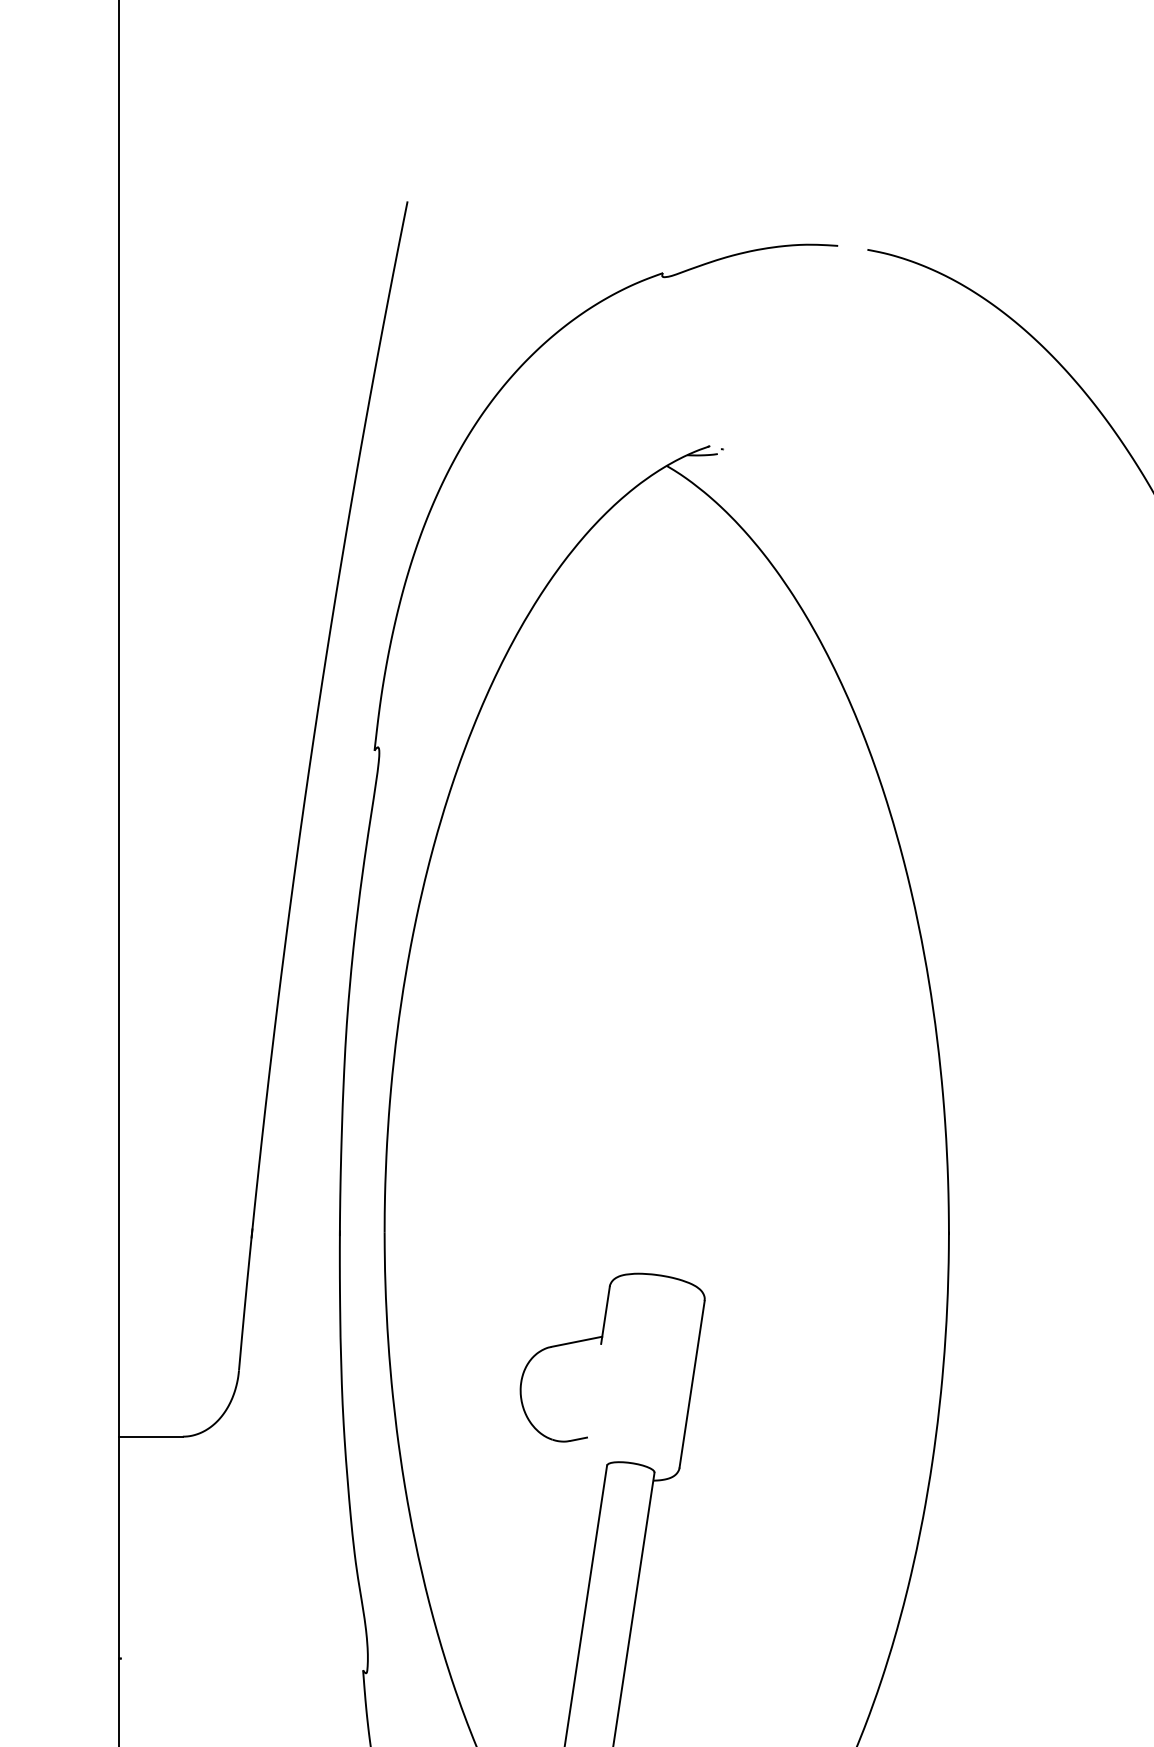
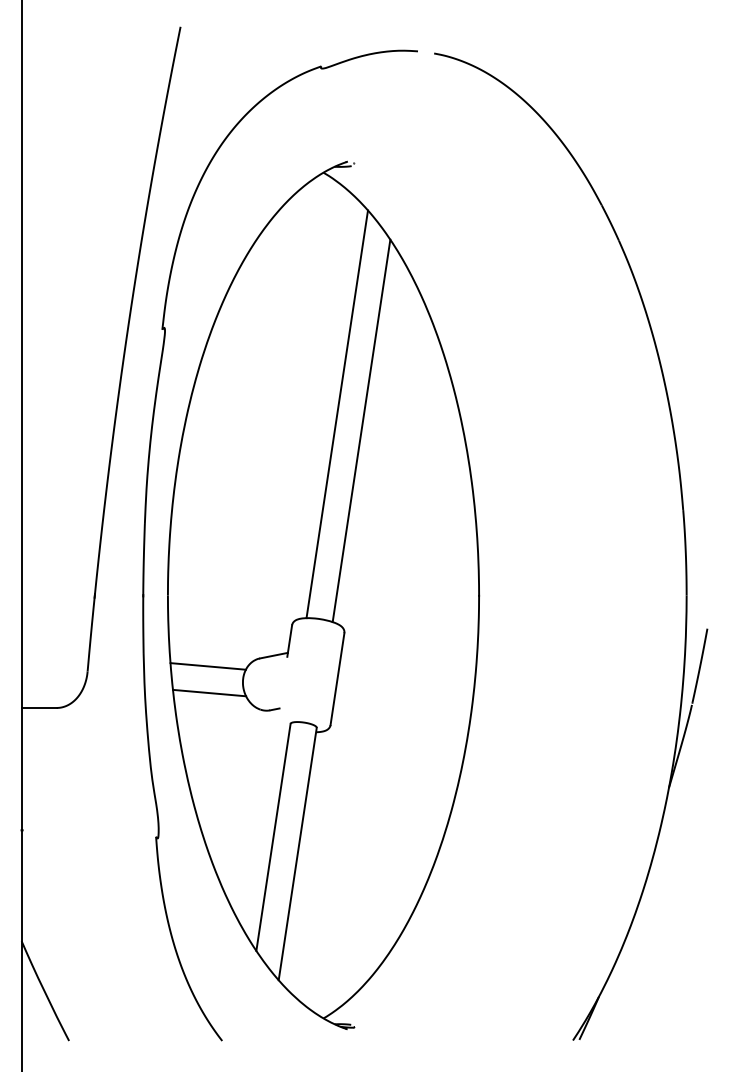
line: (692, 904) -> (337, 414), added
line: (735, 933) -> (361, 430), added
line: (456, 1361) -> (207, 666), added
line: (460, 1408) -> (209, 692), added

